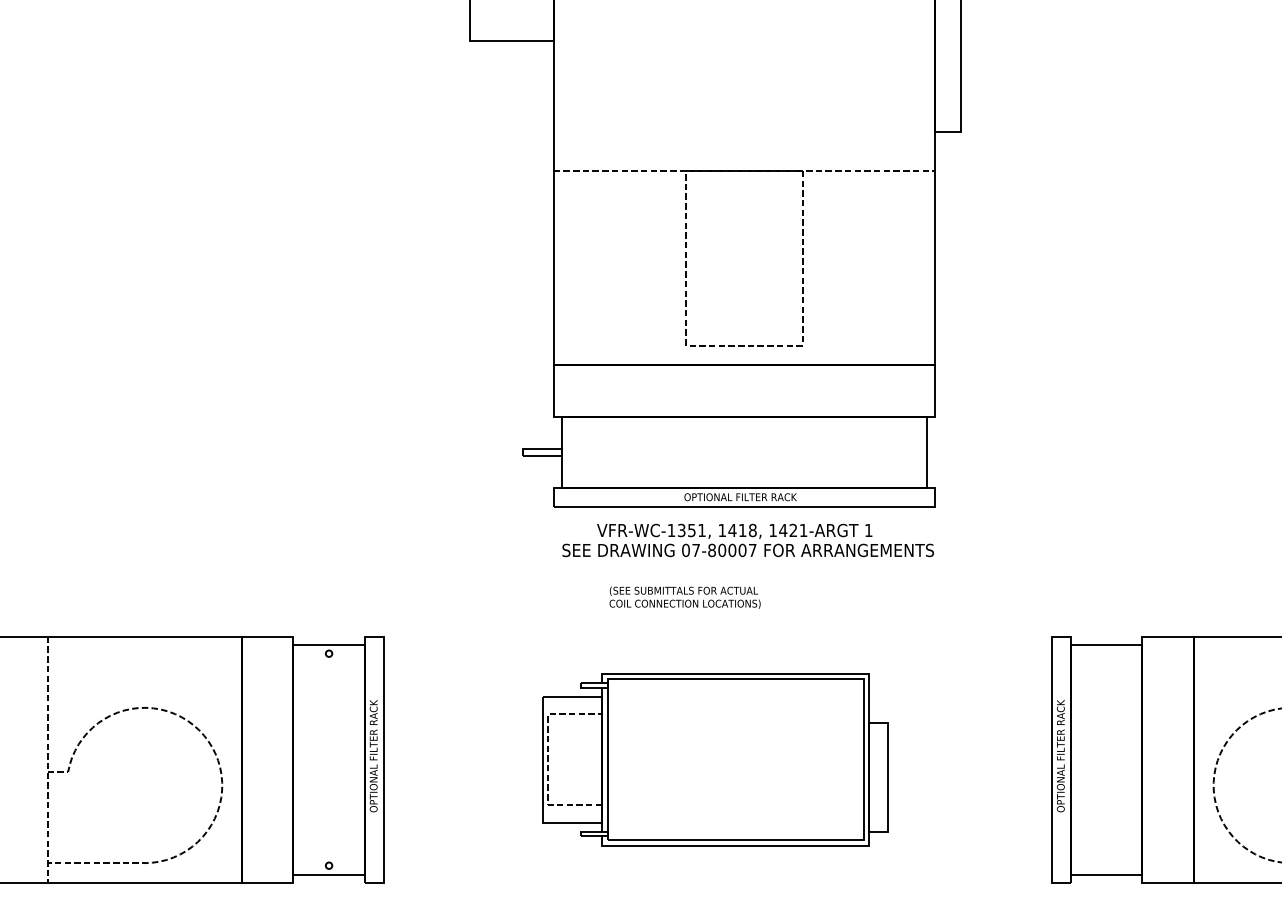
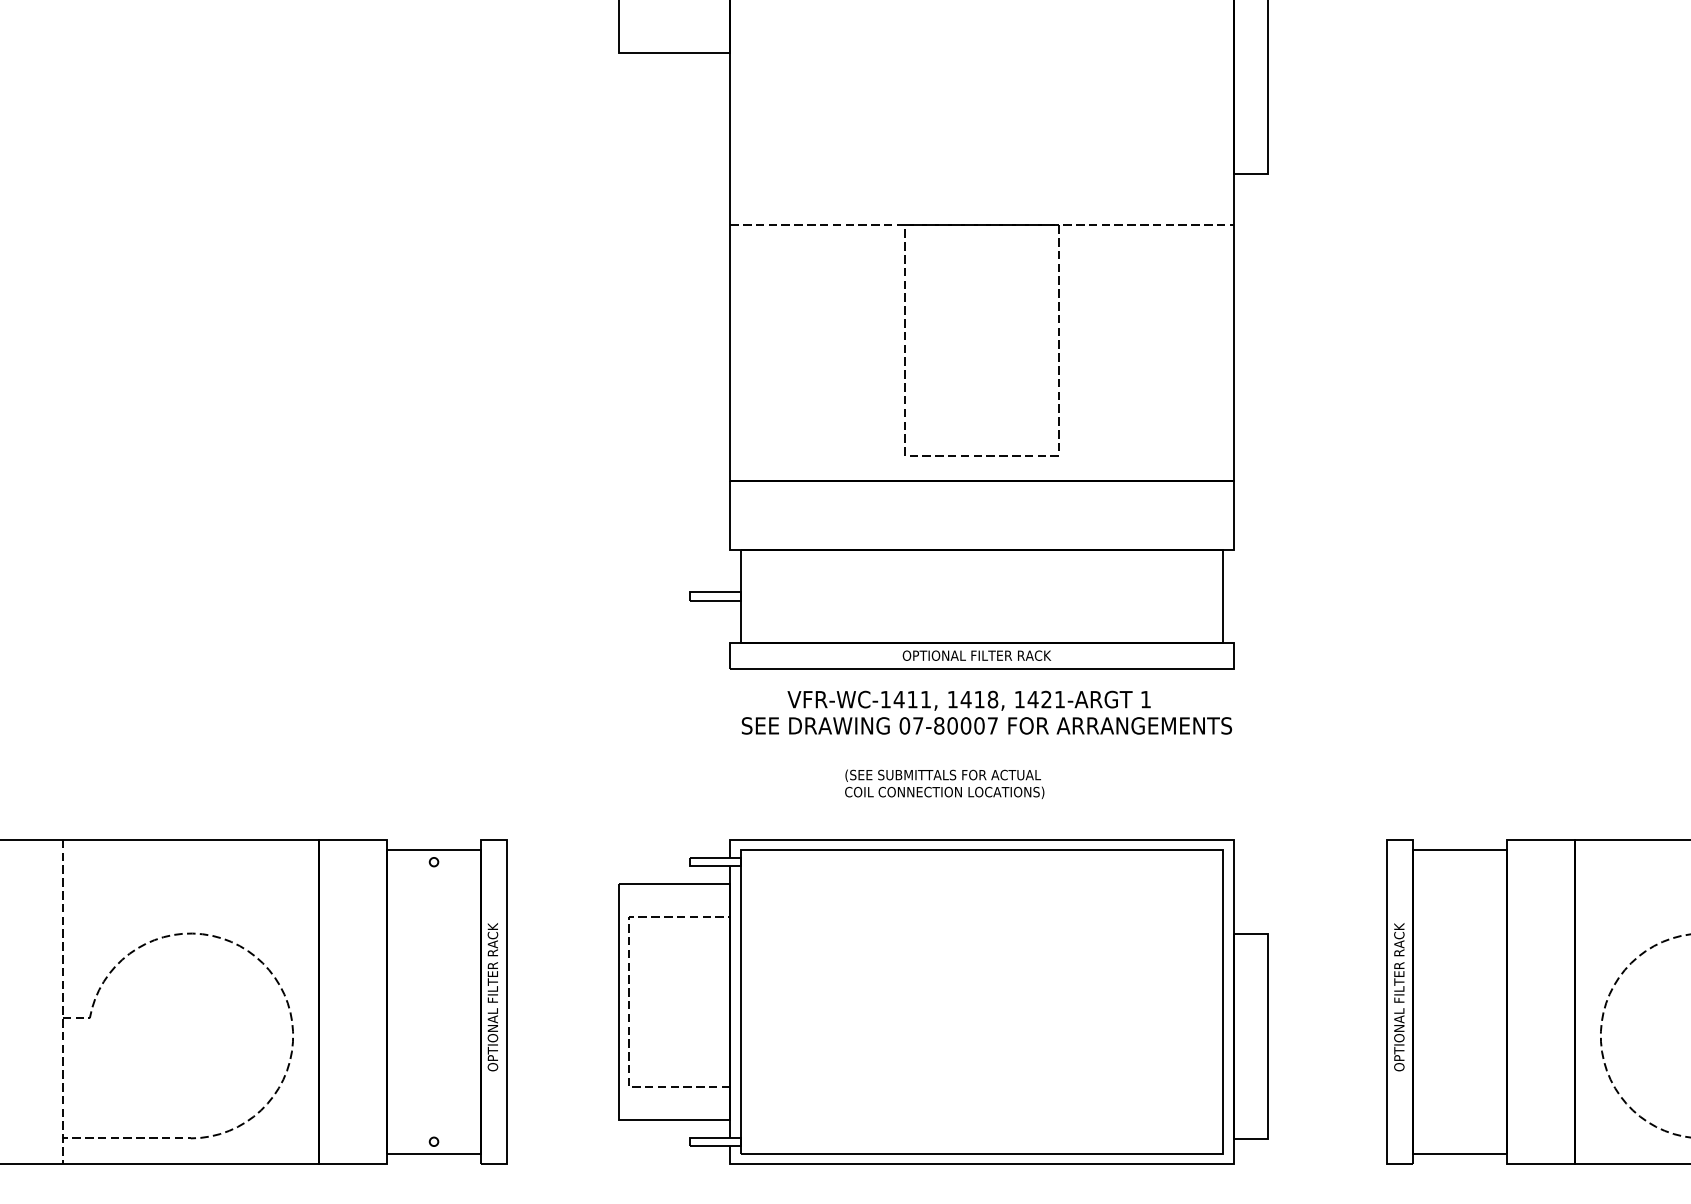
text: (686, 530) -> (905, 699), VFR-WC-1351, -> VFR-WC-1411,
text: (684, 597) -> (944, 783), moved
part: (715, 759) -> (943, 1001), size x1.43

